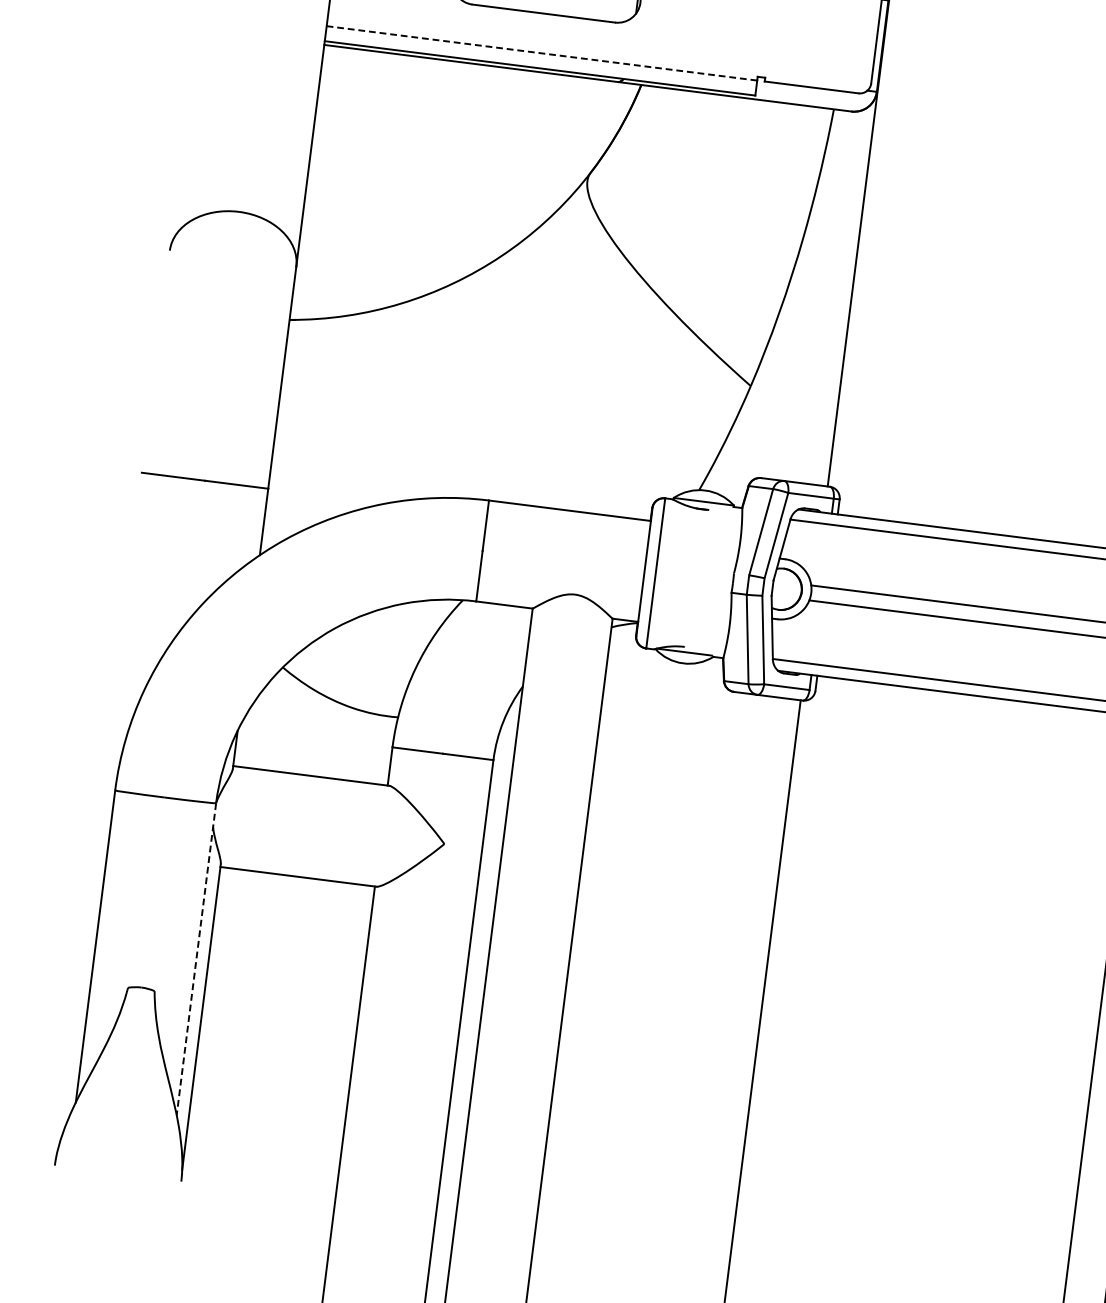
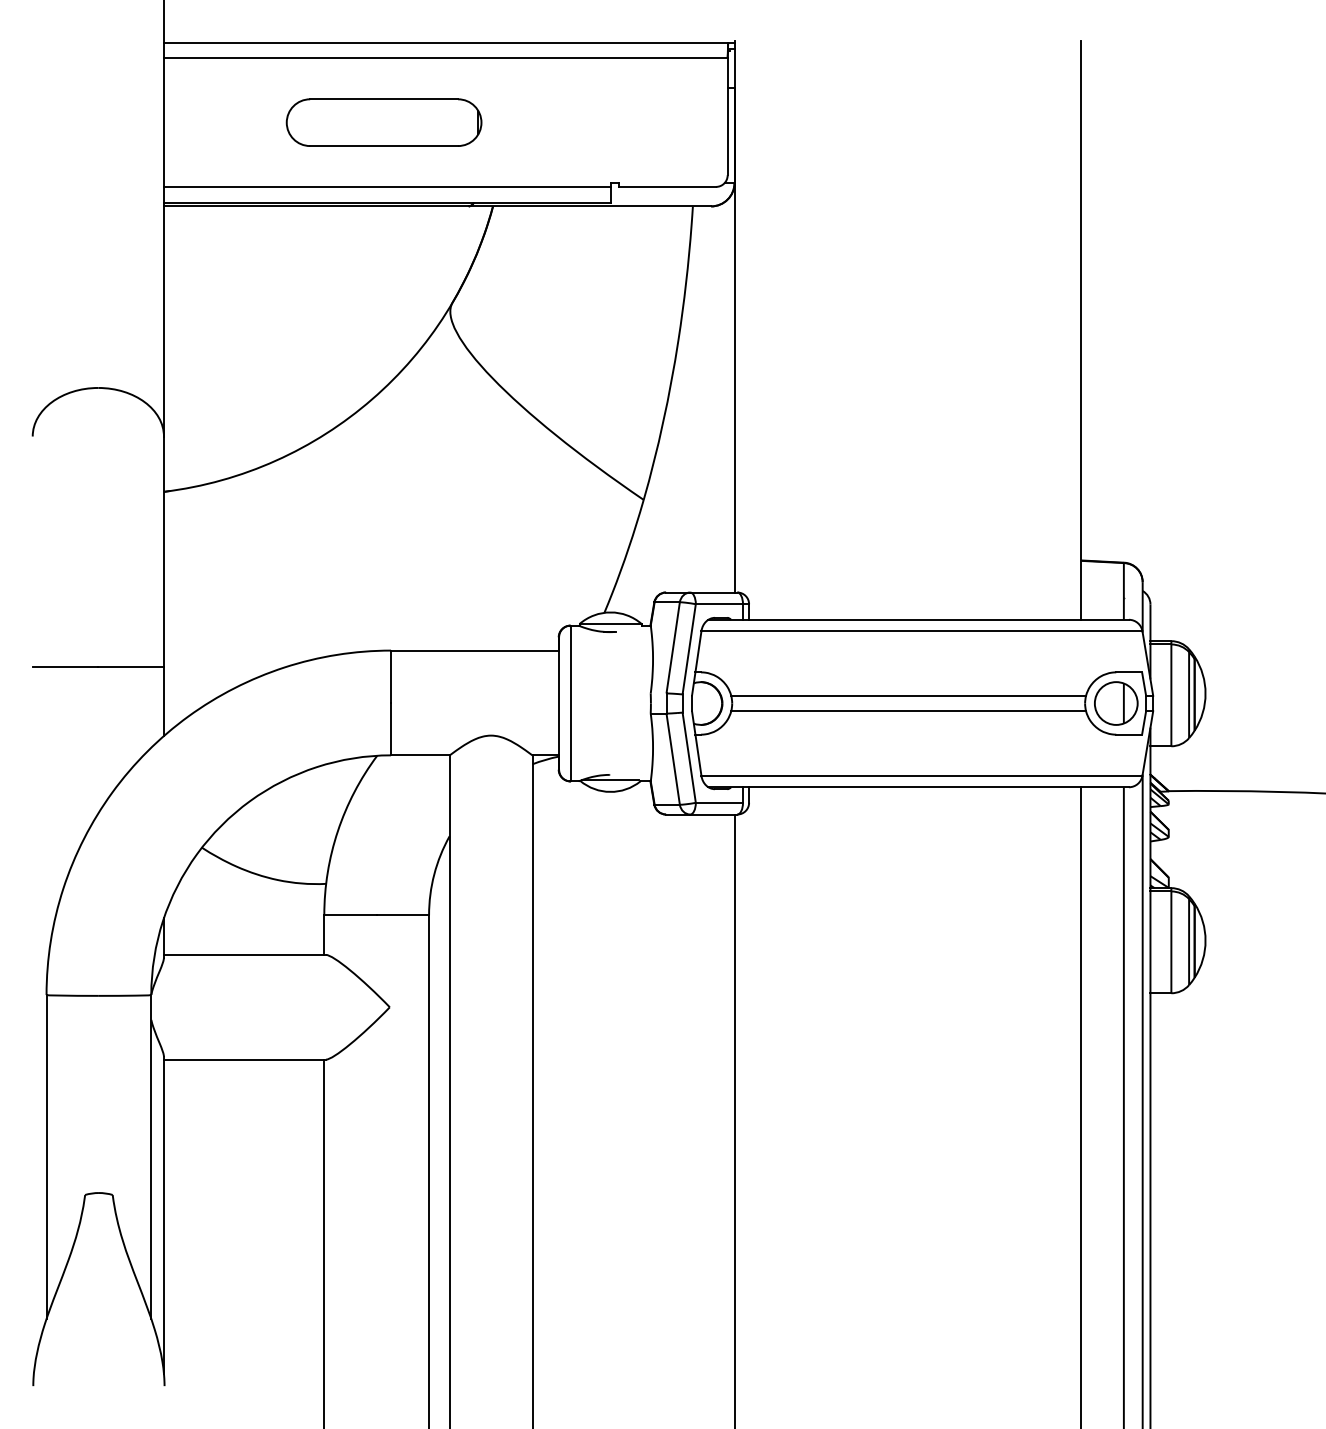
line: (541, 52) -> (386, 186), dashed -> solid
line: (196, 959) -> (151, 1157), dashed -> solid

